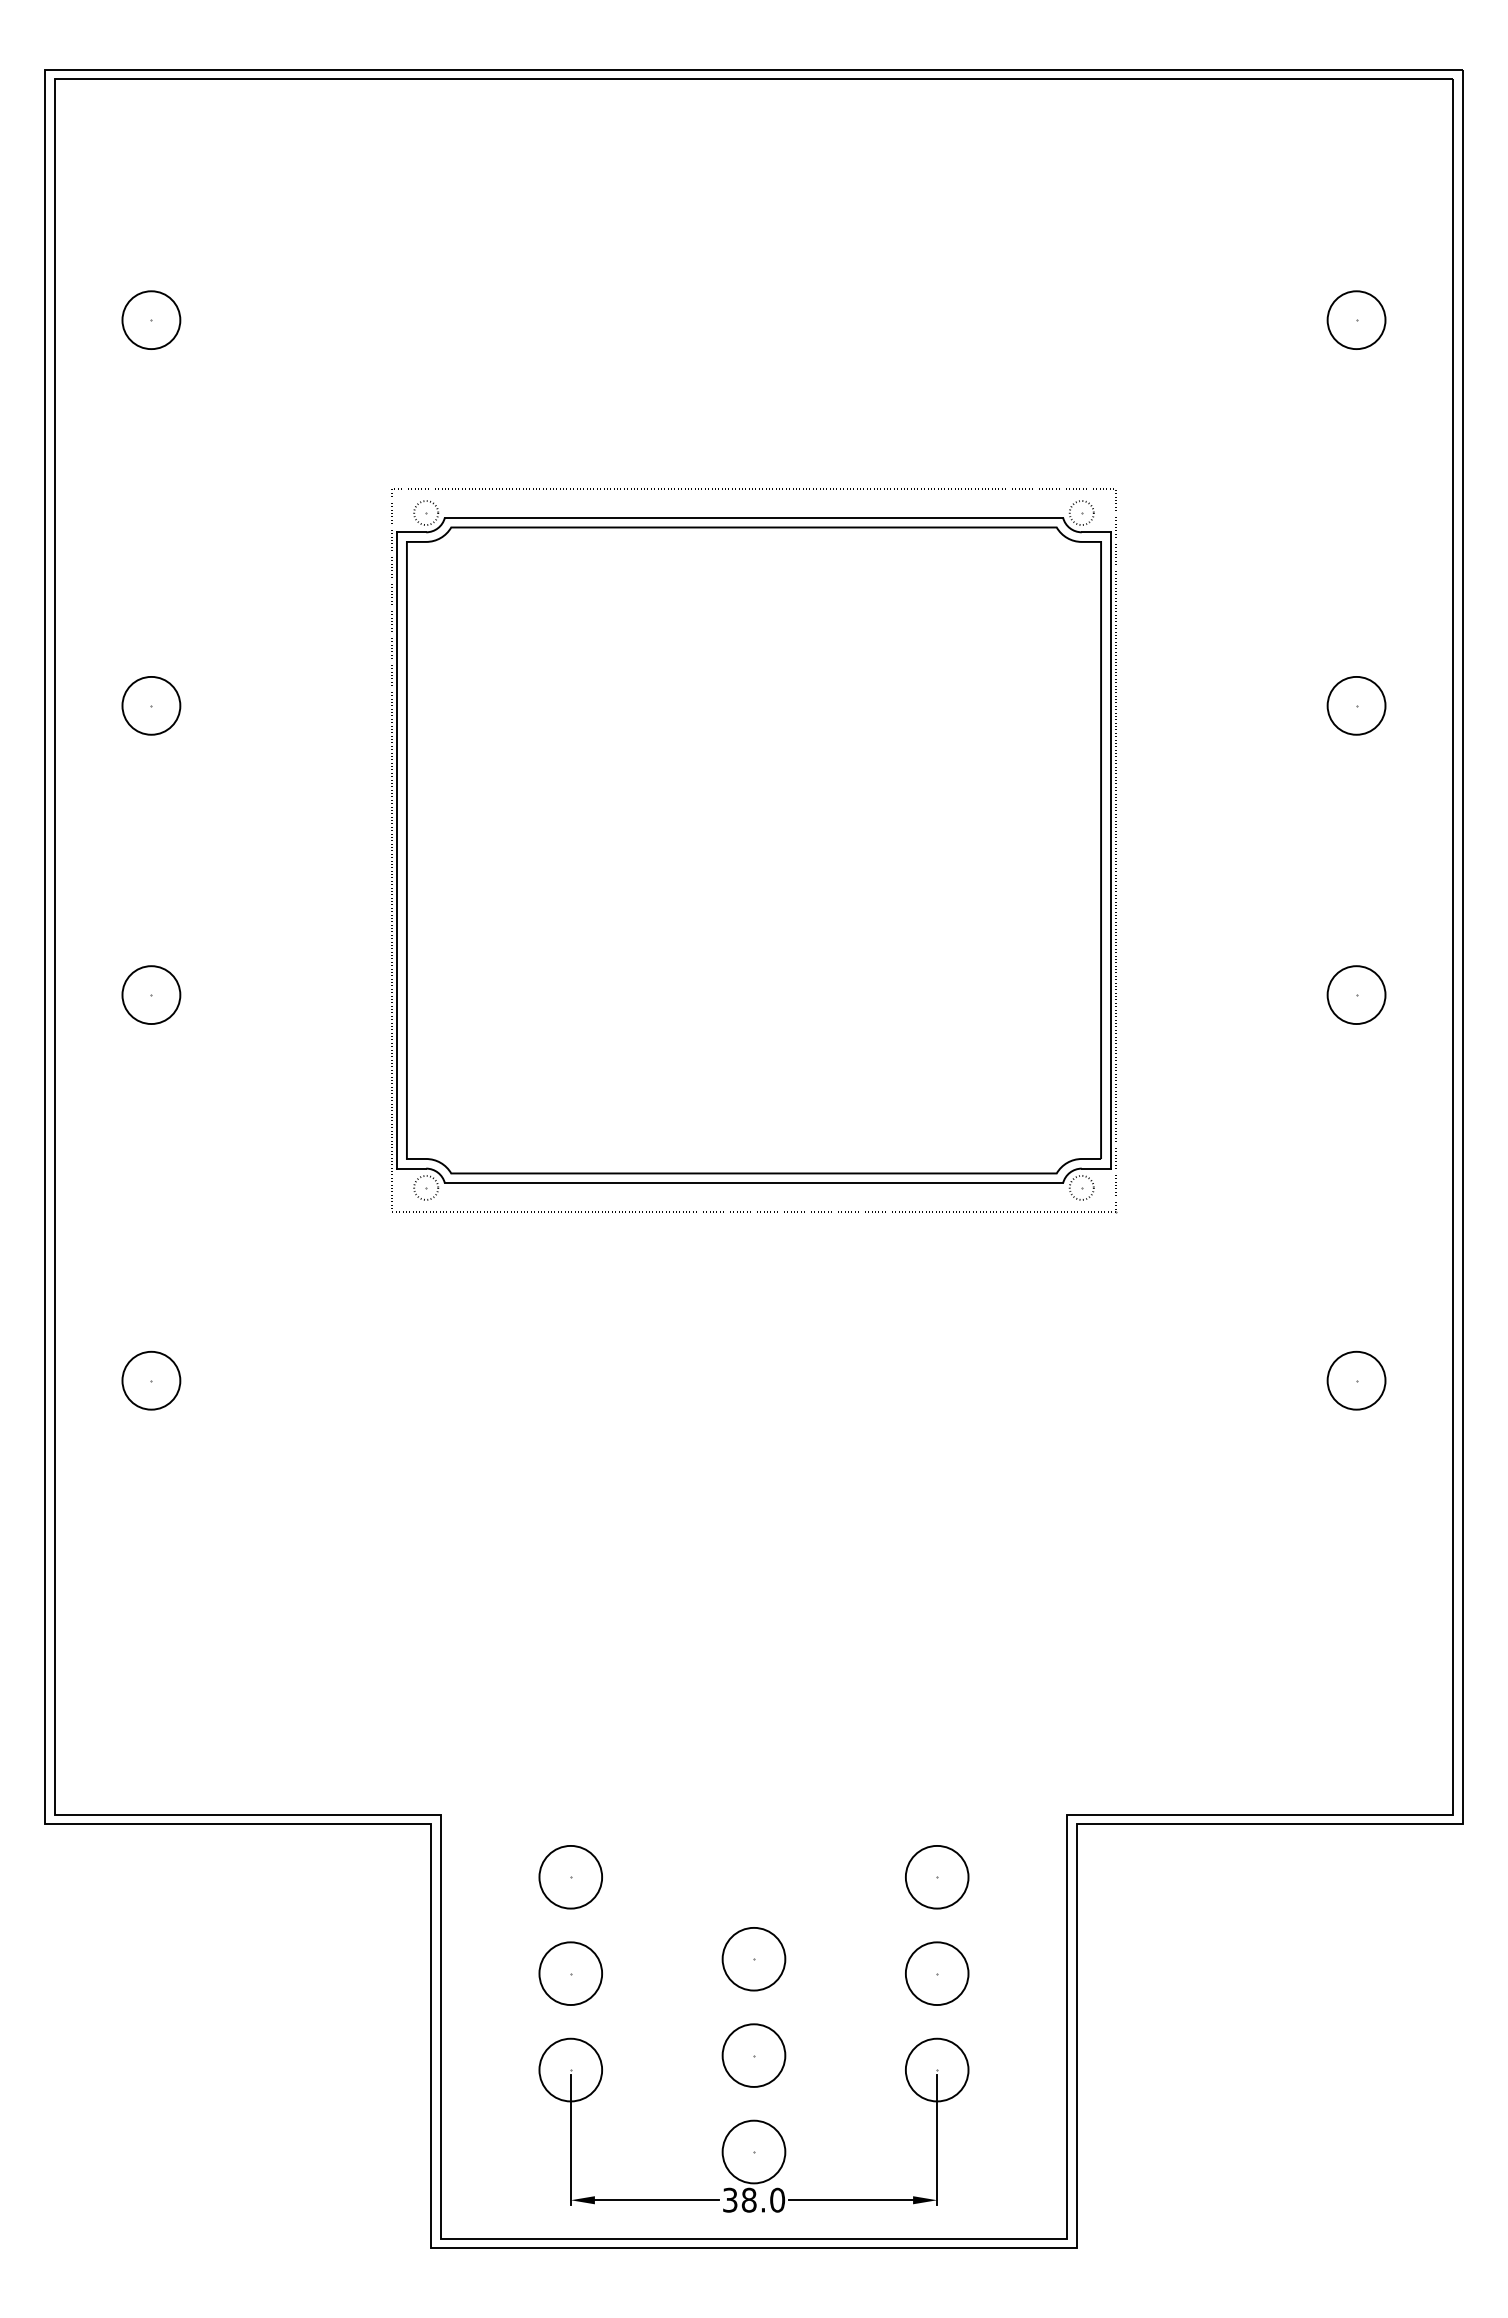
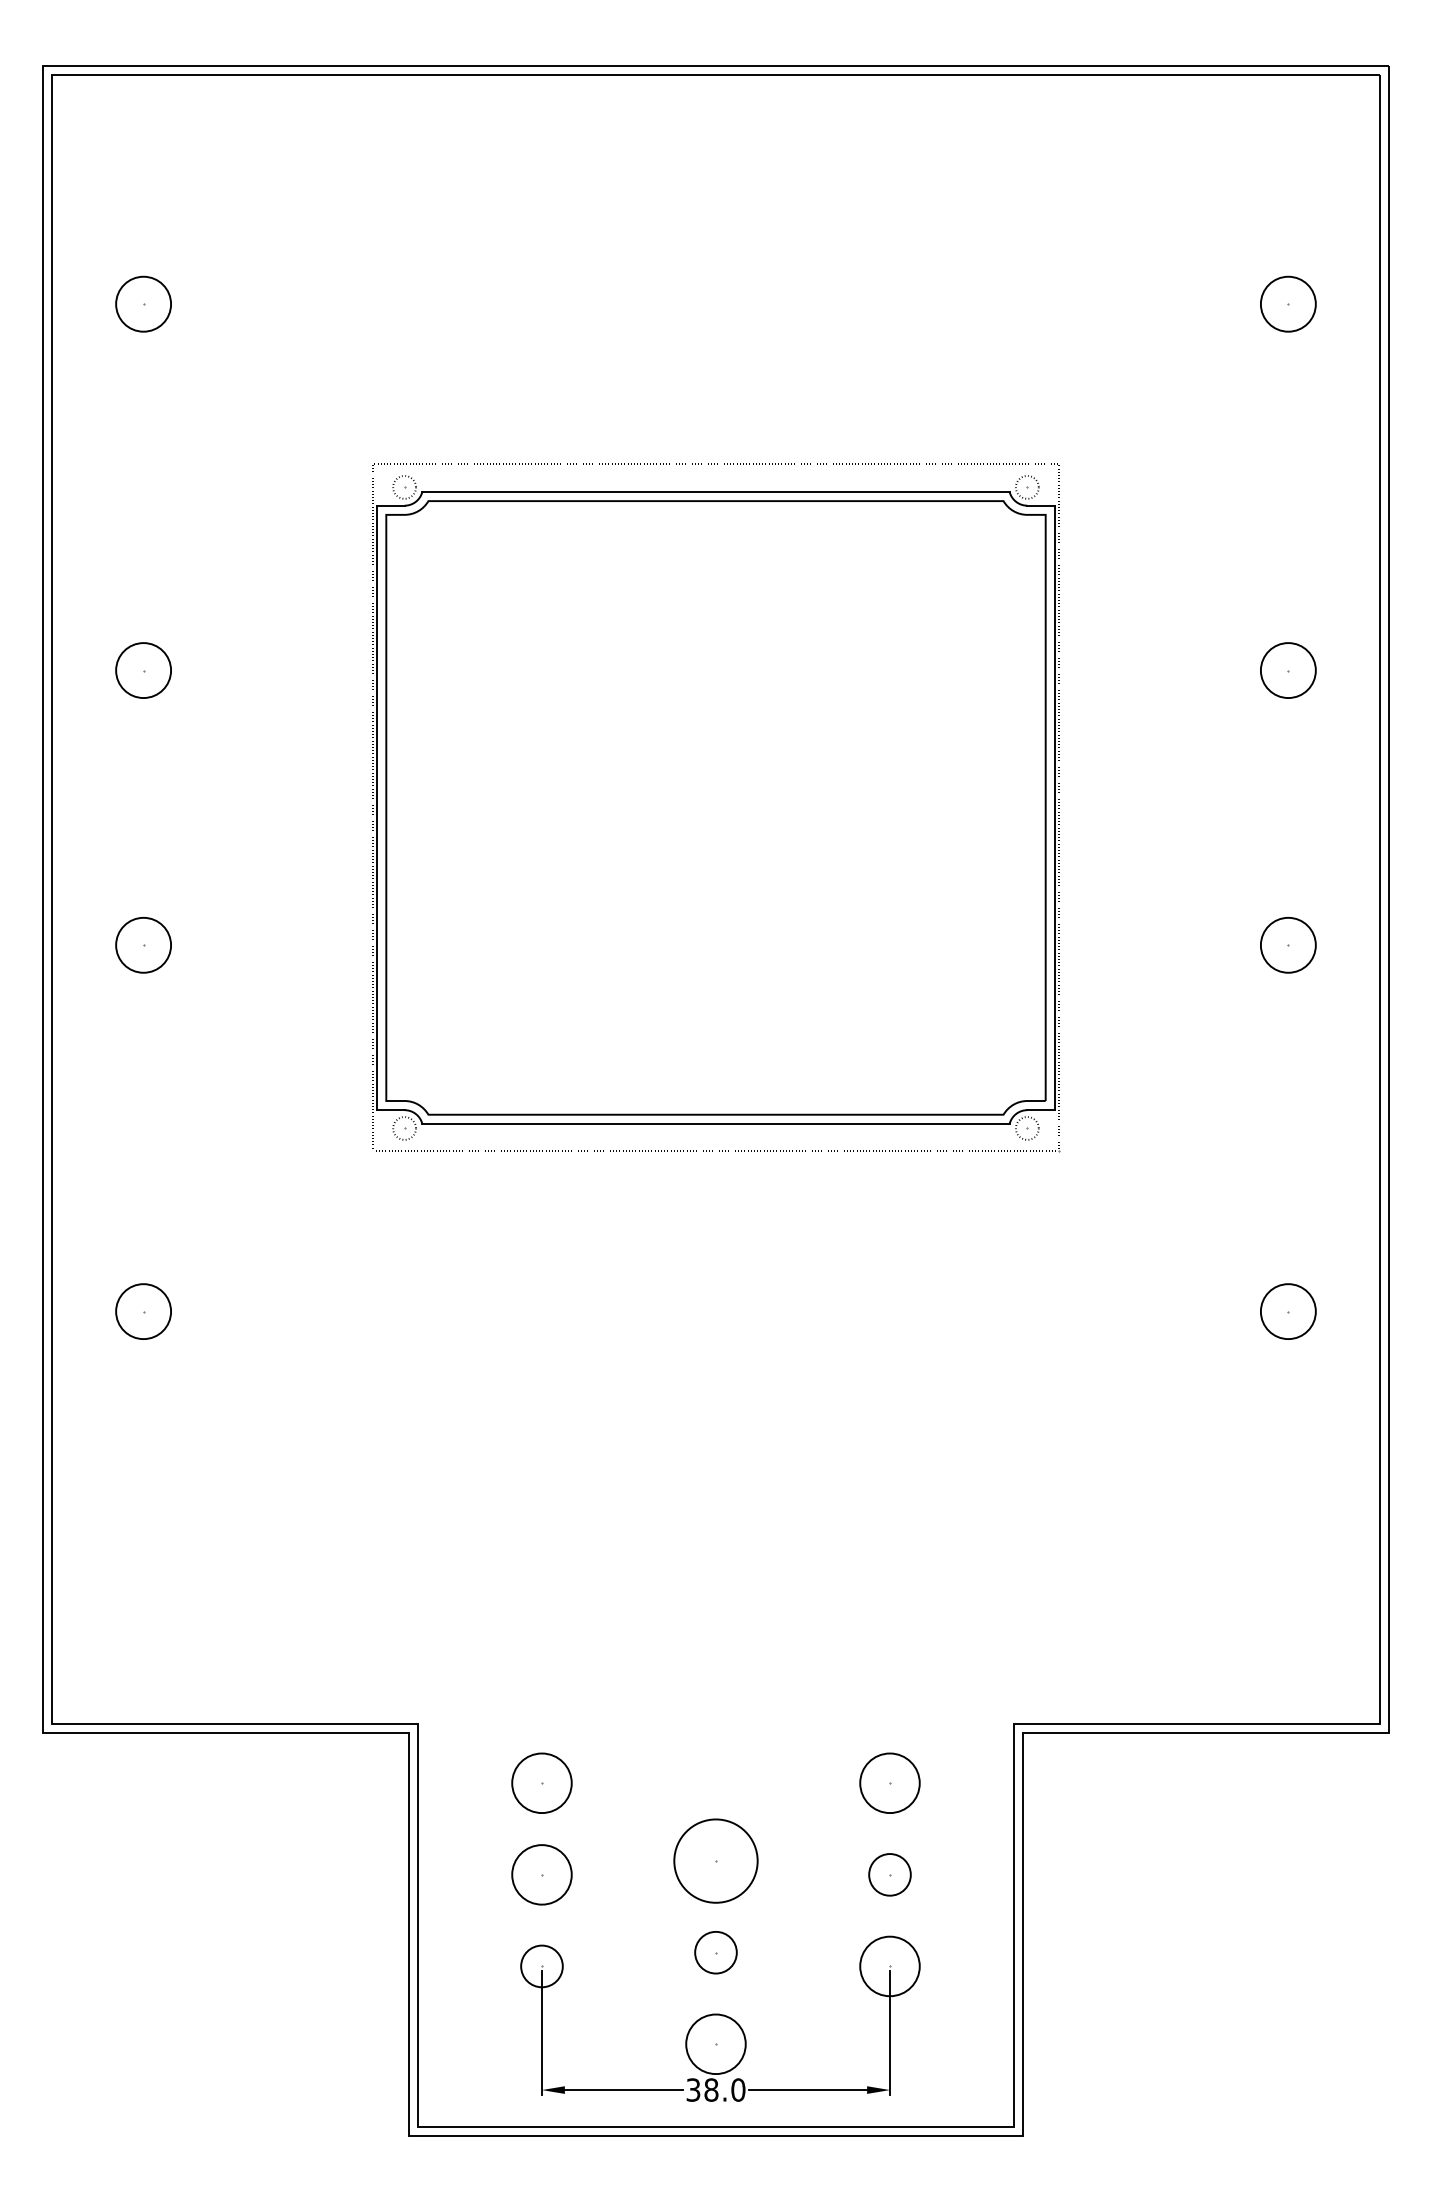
circle: (753, 1958) -> (715, 1860), size x1.4
circle: (936, 1973) -> (889, 1874), size x0.7
circle: (753, 2055) -> (715, 1952), size x0.7
circle: (570, 2069) -> (541, 1965), size x0.7

